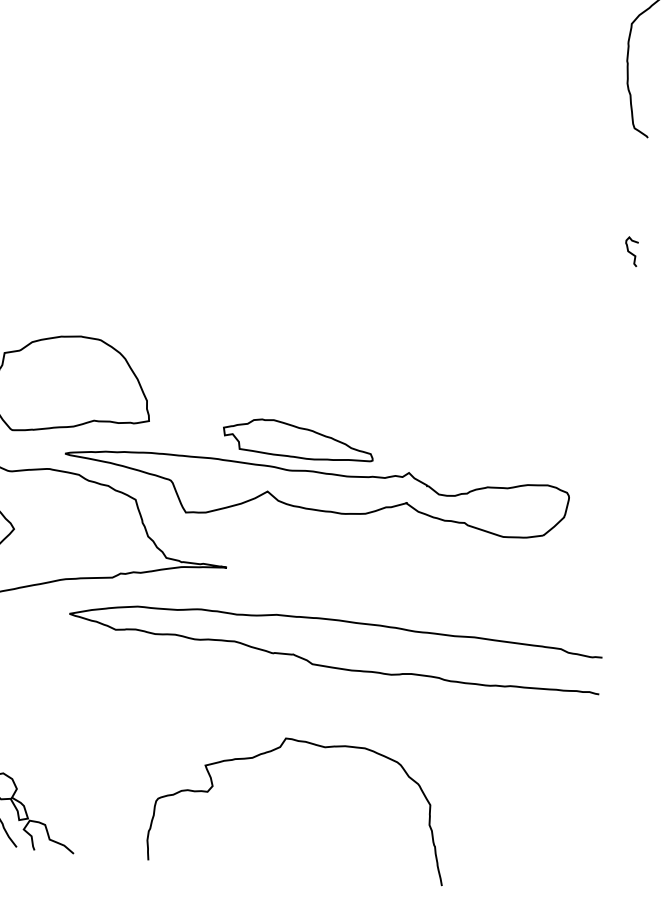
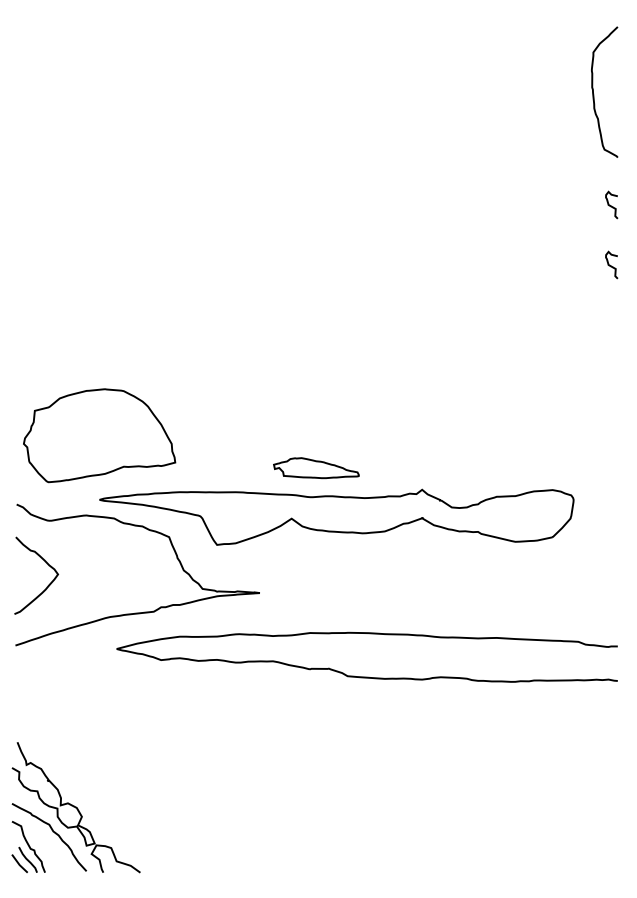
curve: (636, 188) -> (611, 205), added
part: (298, 439) -> (316, 467), size x0.6
curve: (278, 749) -> (322, 758), removed

